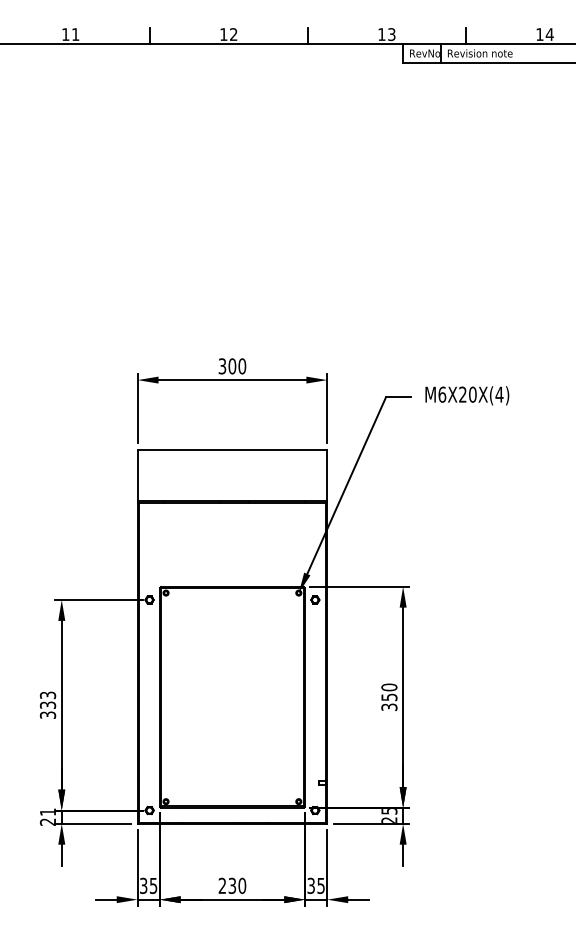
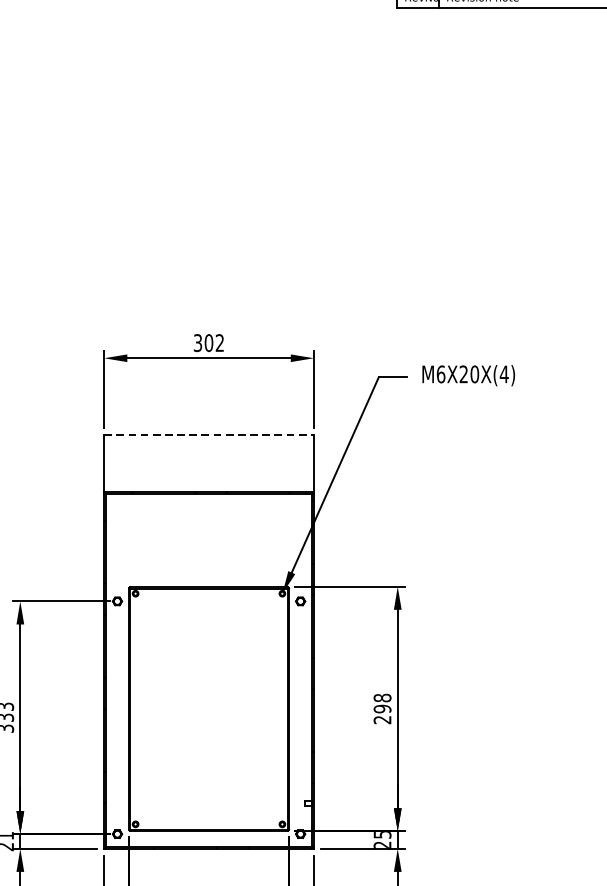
text: (242, 366) -> (220, 343), 300 -> 302
line: (232, 449) -> (209, 434), solid -> dashed
text: (389, 696) -> (382, 708), 350 -> 298

